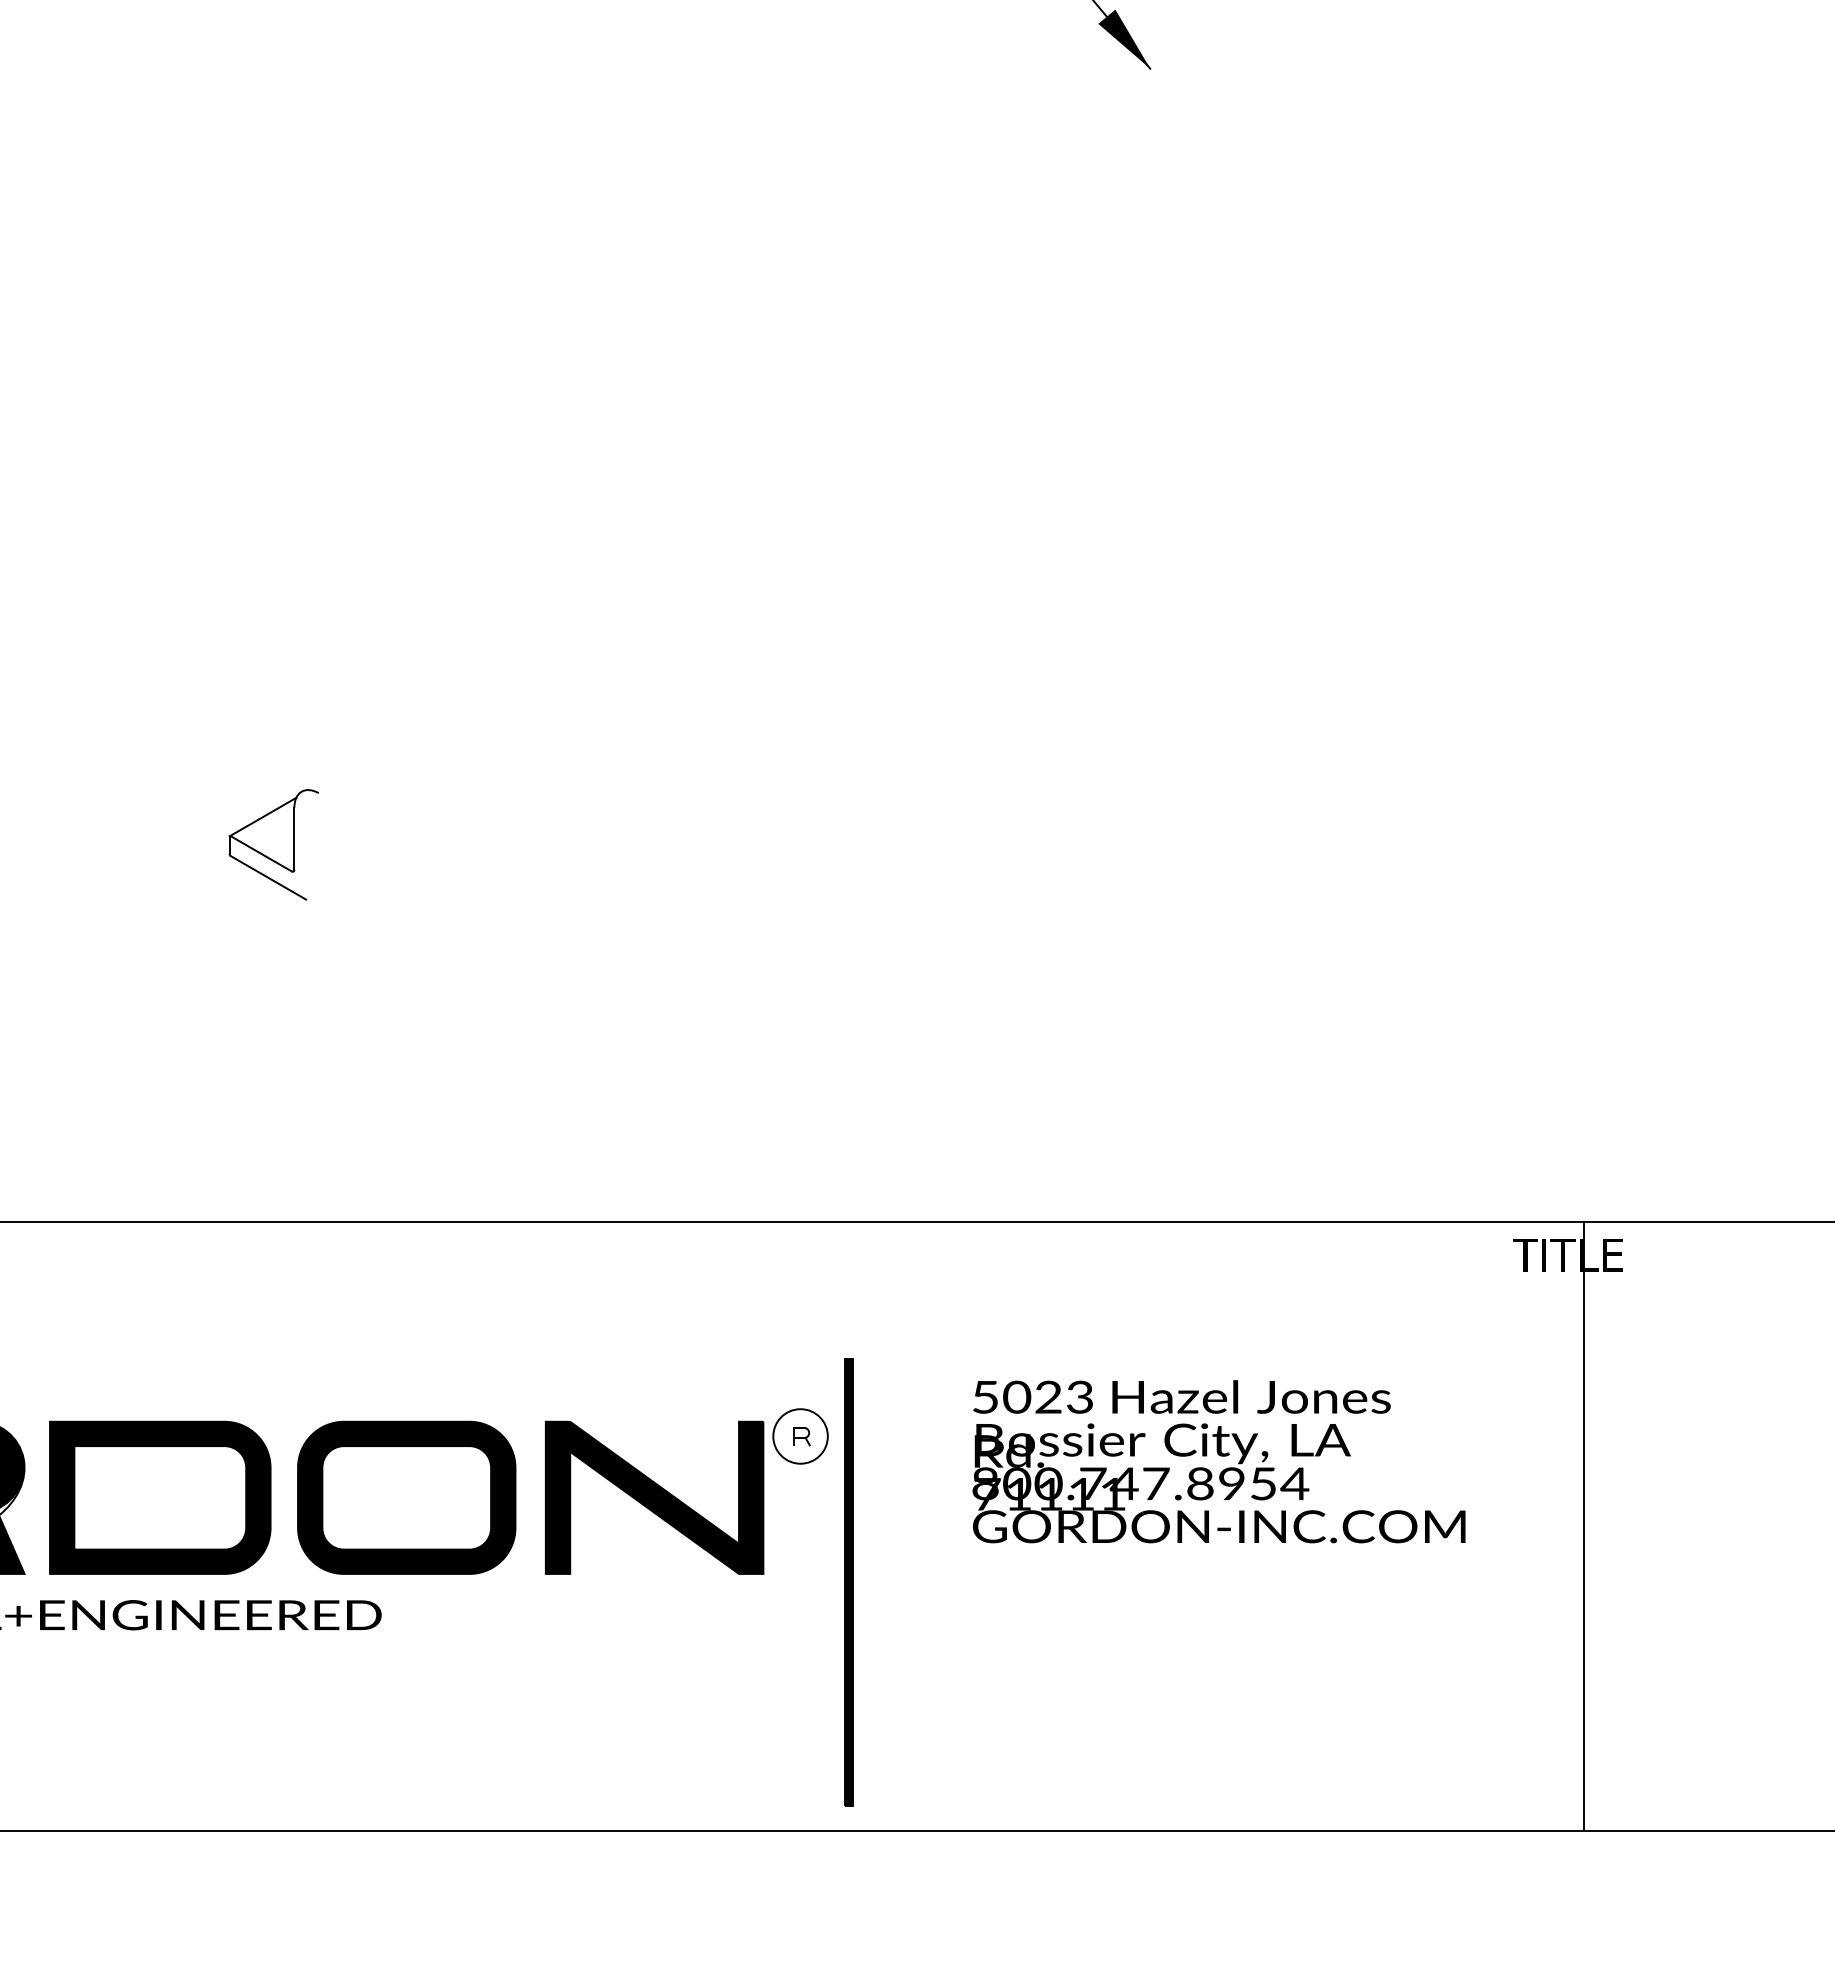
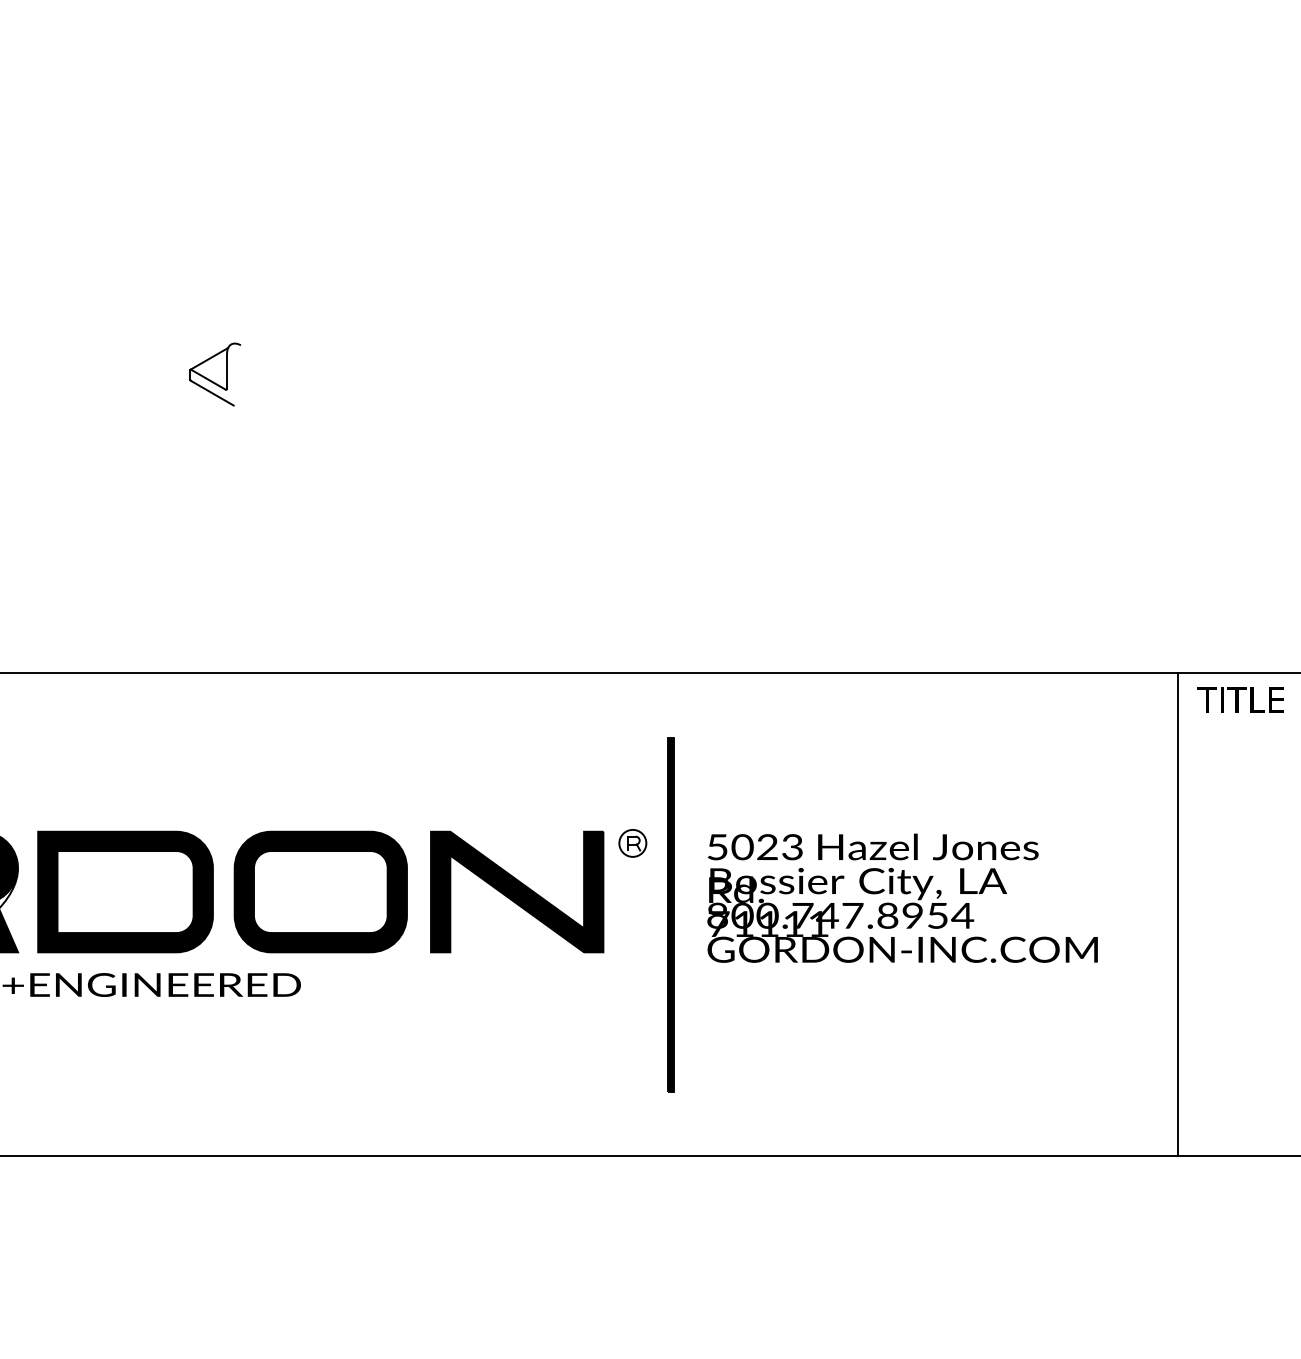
part: (273, 844) -> (215, 374), size x0.71
circle: (800, 1436) -> (632, 843), size x0.62
text: (1218, 1461) -> (902, 898), moved
line: (1583, 1525) -> (1177, 913), moved
part: (848, 1582) -> (670, 914), moved

